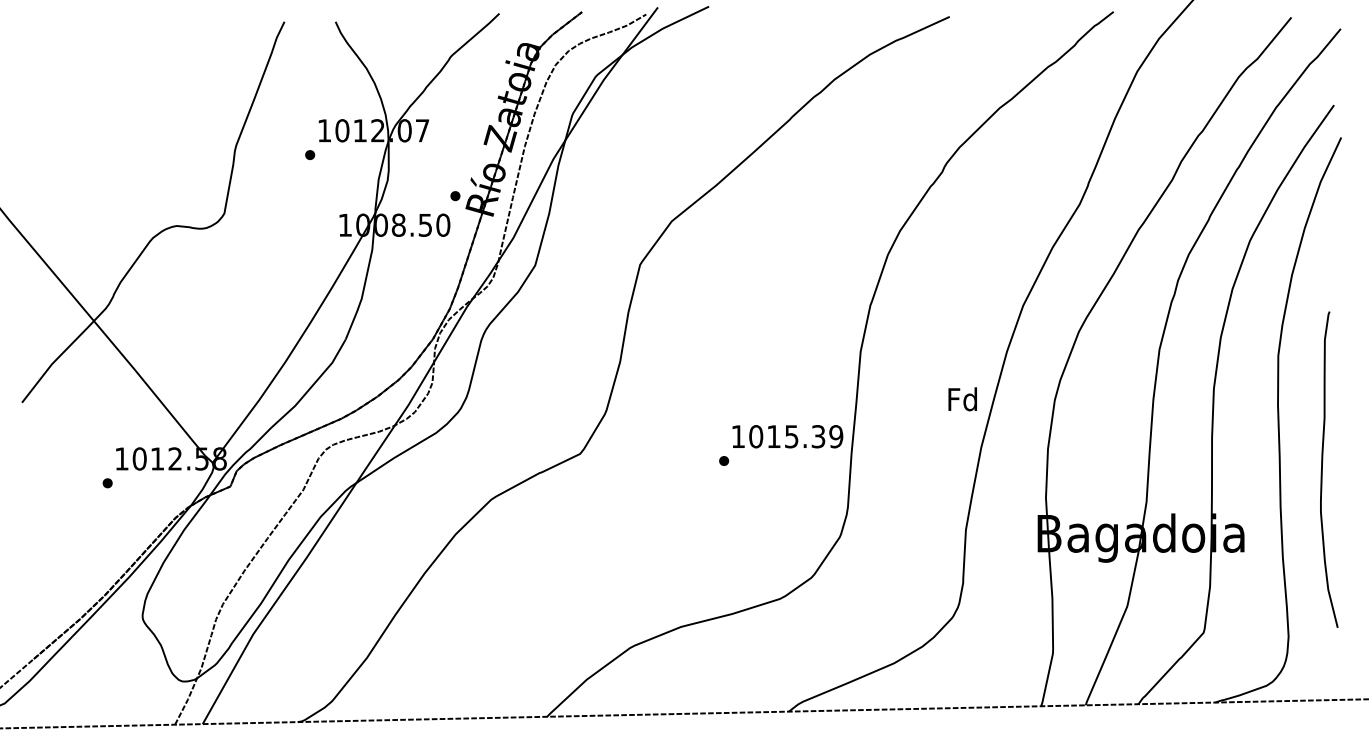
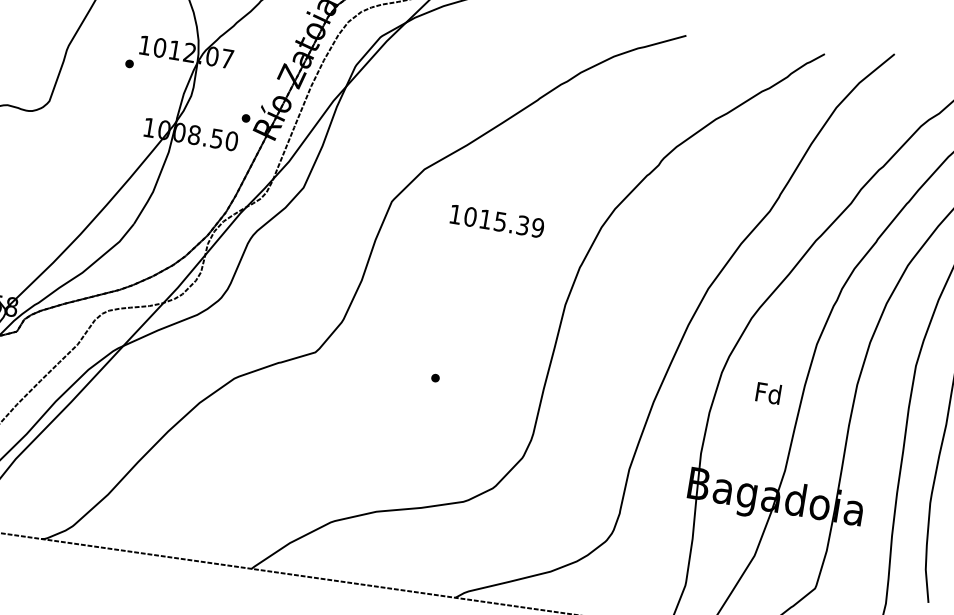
text: (962, 399) -> (768, 393), moved
text: (787, 436) -> (496, 221), moved

